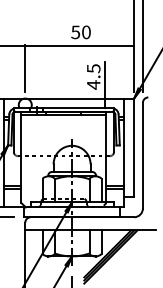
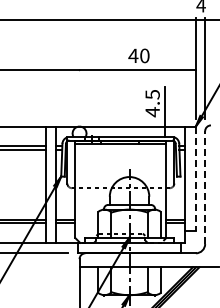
text: (75, 31) -> (133, 55), 50 -> 40
line: (25, 67) -> (79, 93), removed
line: (133, 148) -> (195, 179), solid -> dashed
line: (143, 155) -> (205, 187), solid -> dashed

